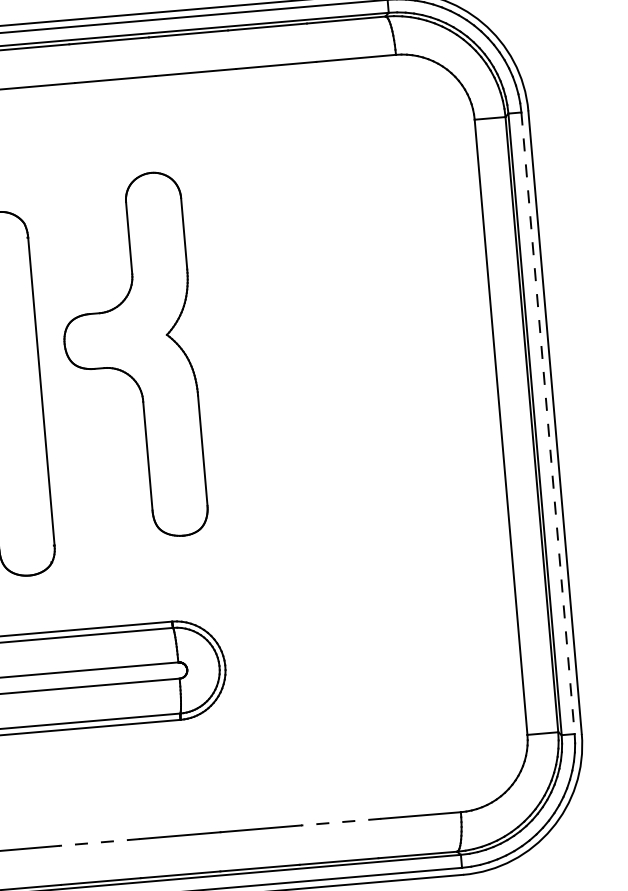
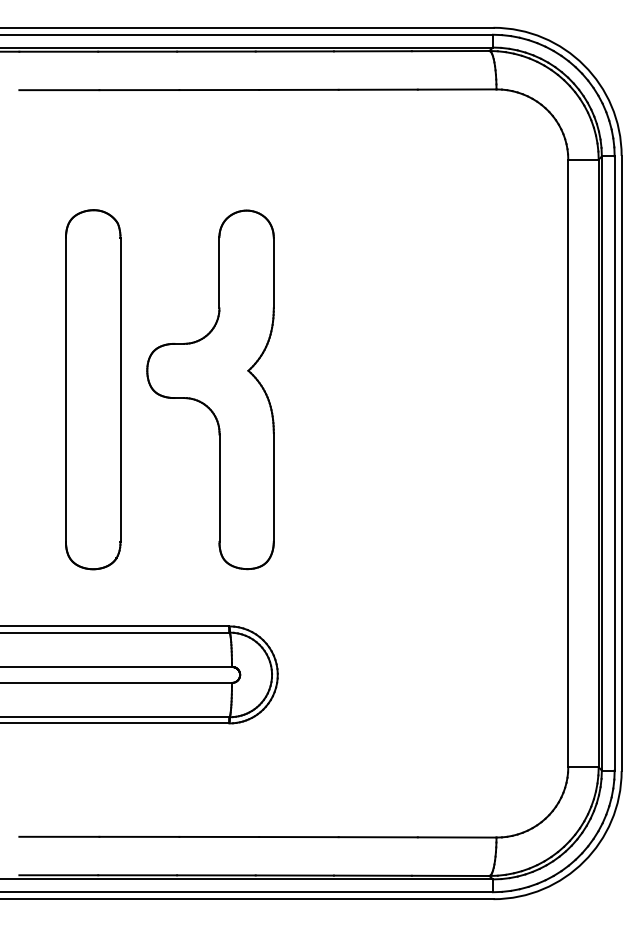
part: (130, 357) -> (210, 389), moved
line: (547, 423) -> (614, 463), dashed -> solid
line: (341, 822) -> (378, 837), dashed -> solid
line: (98, 842) -> (138, 836), dashed -> solid

